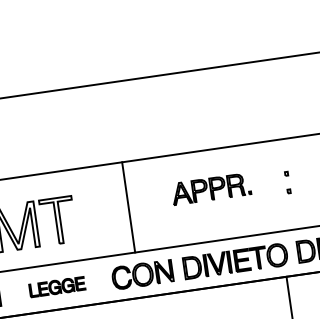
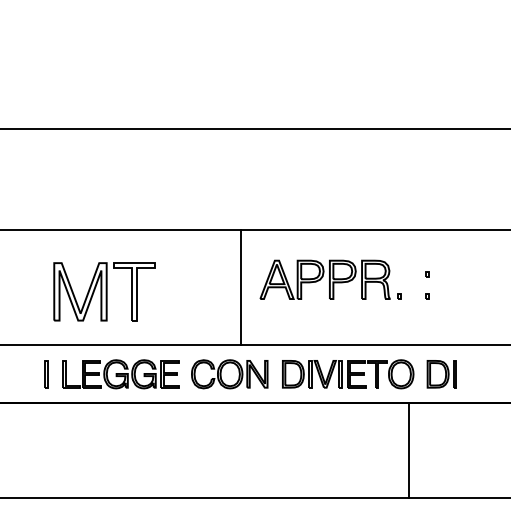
part: (211, 188) -> (330, 279), size x1.43
line: (128, 207) -> (241, 287), moved
part: (56, 287) -> (120, 374), size x1.67

